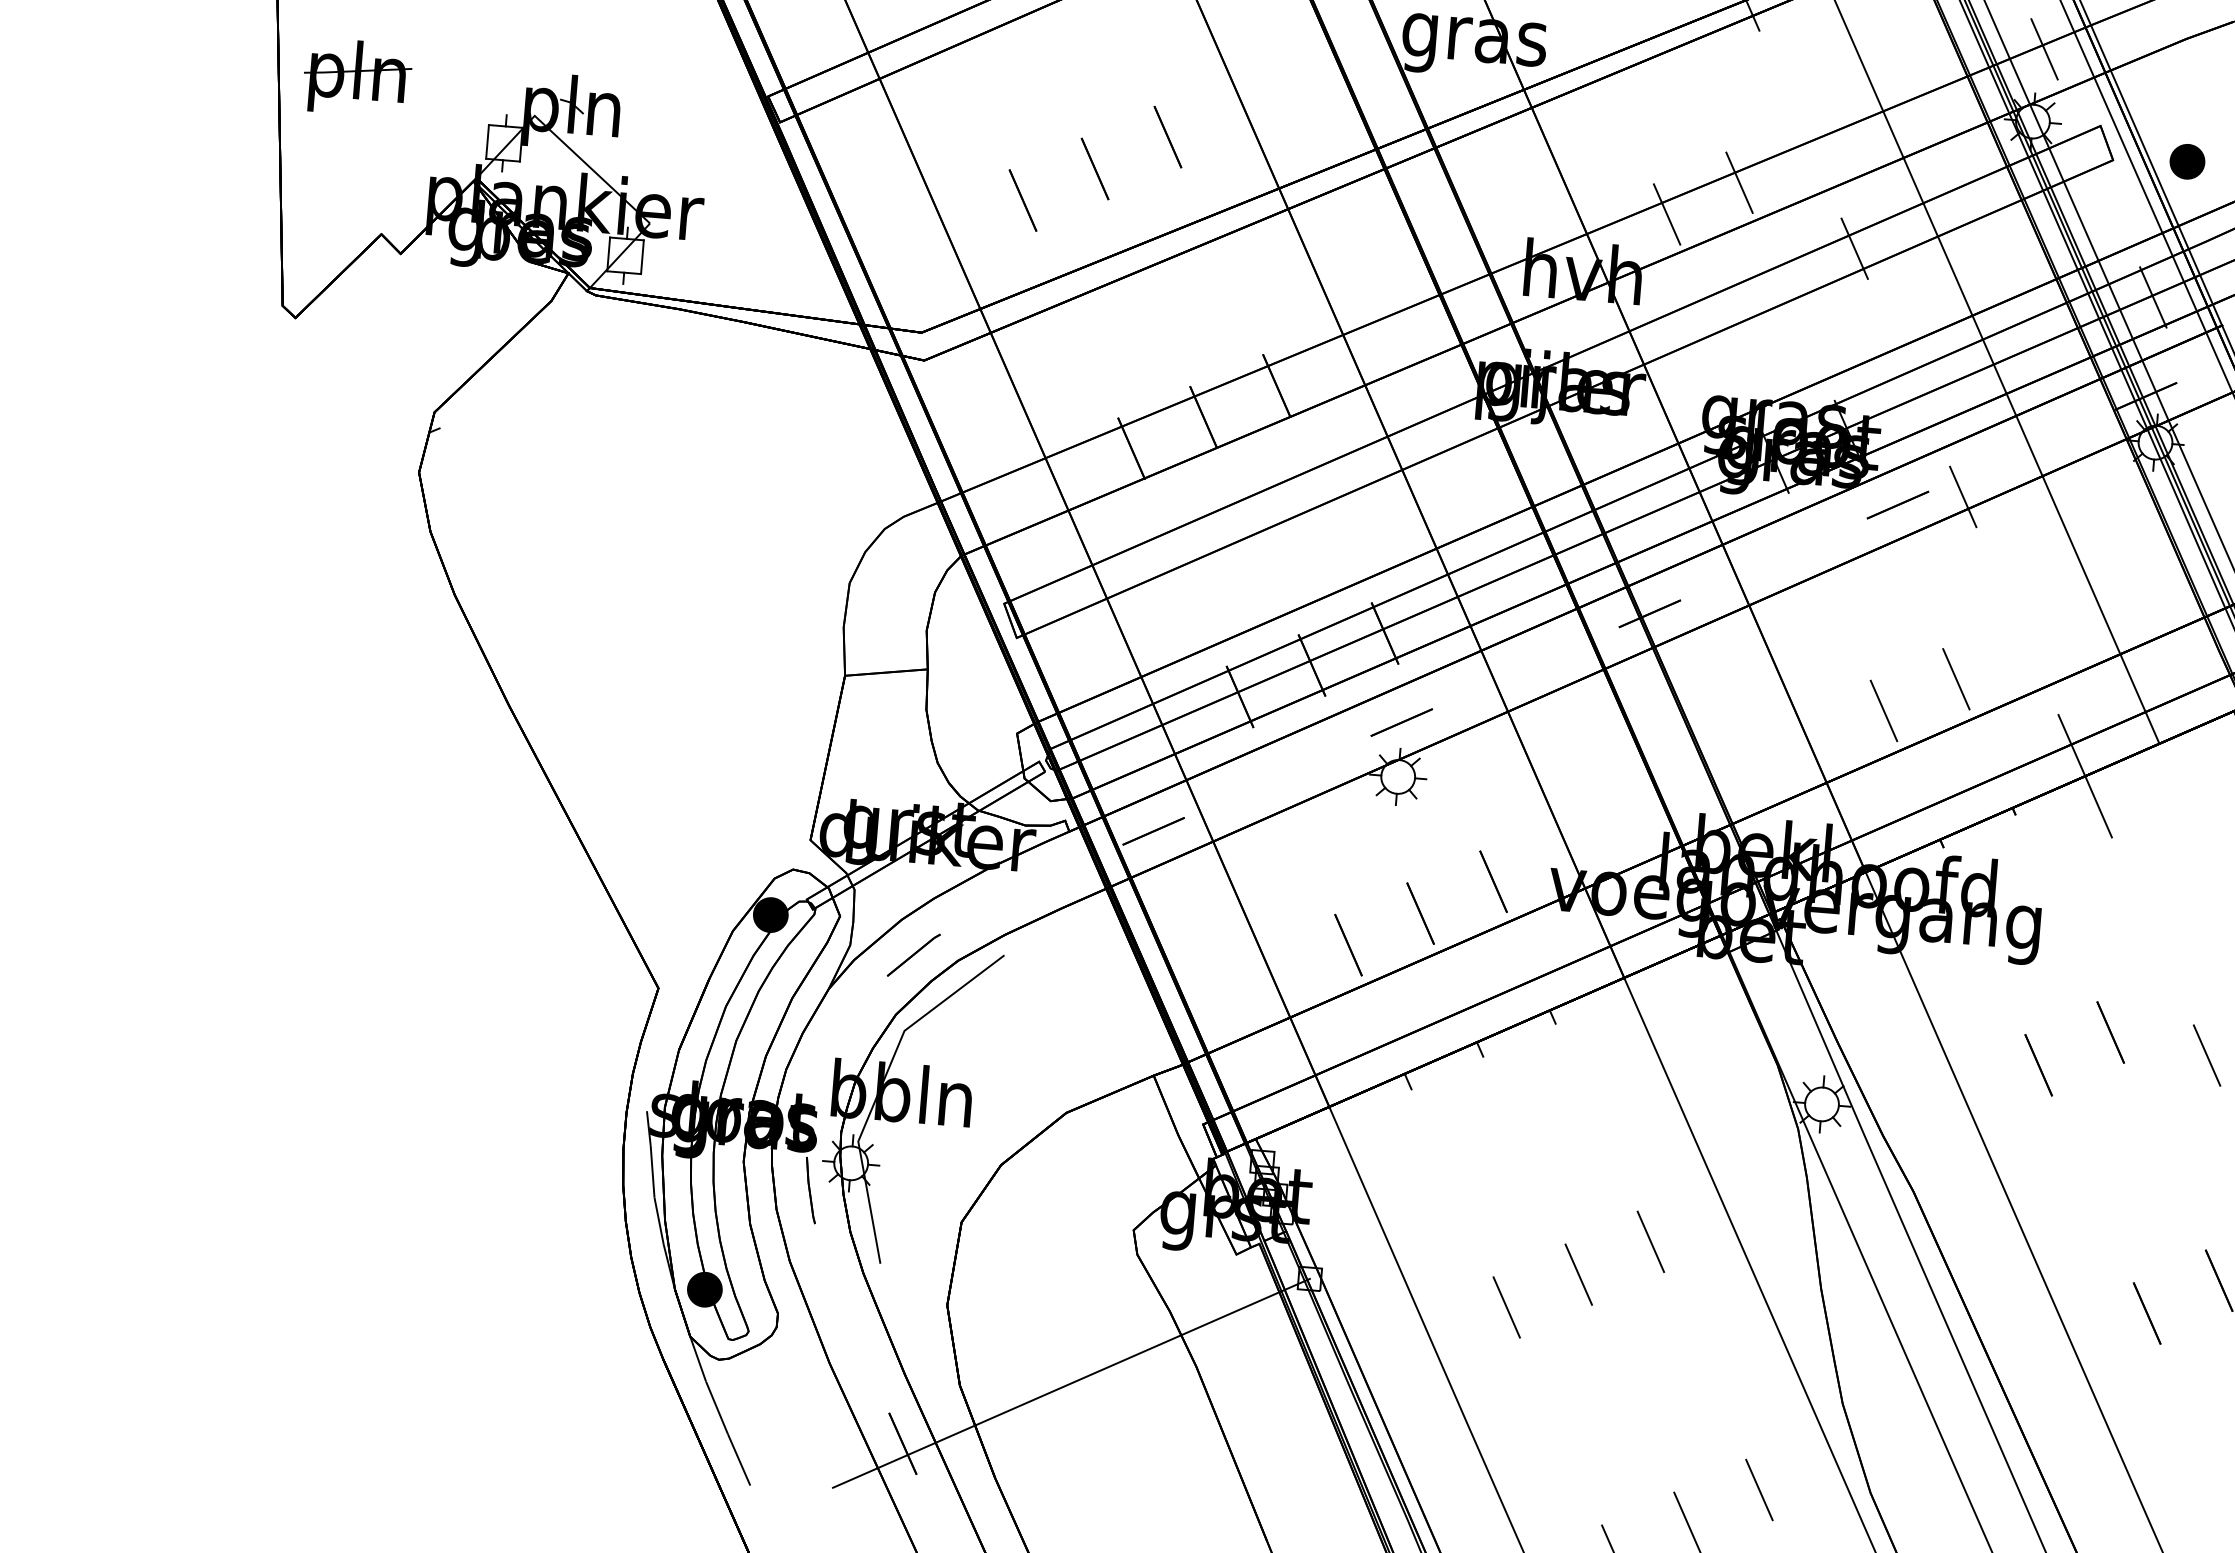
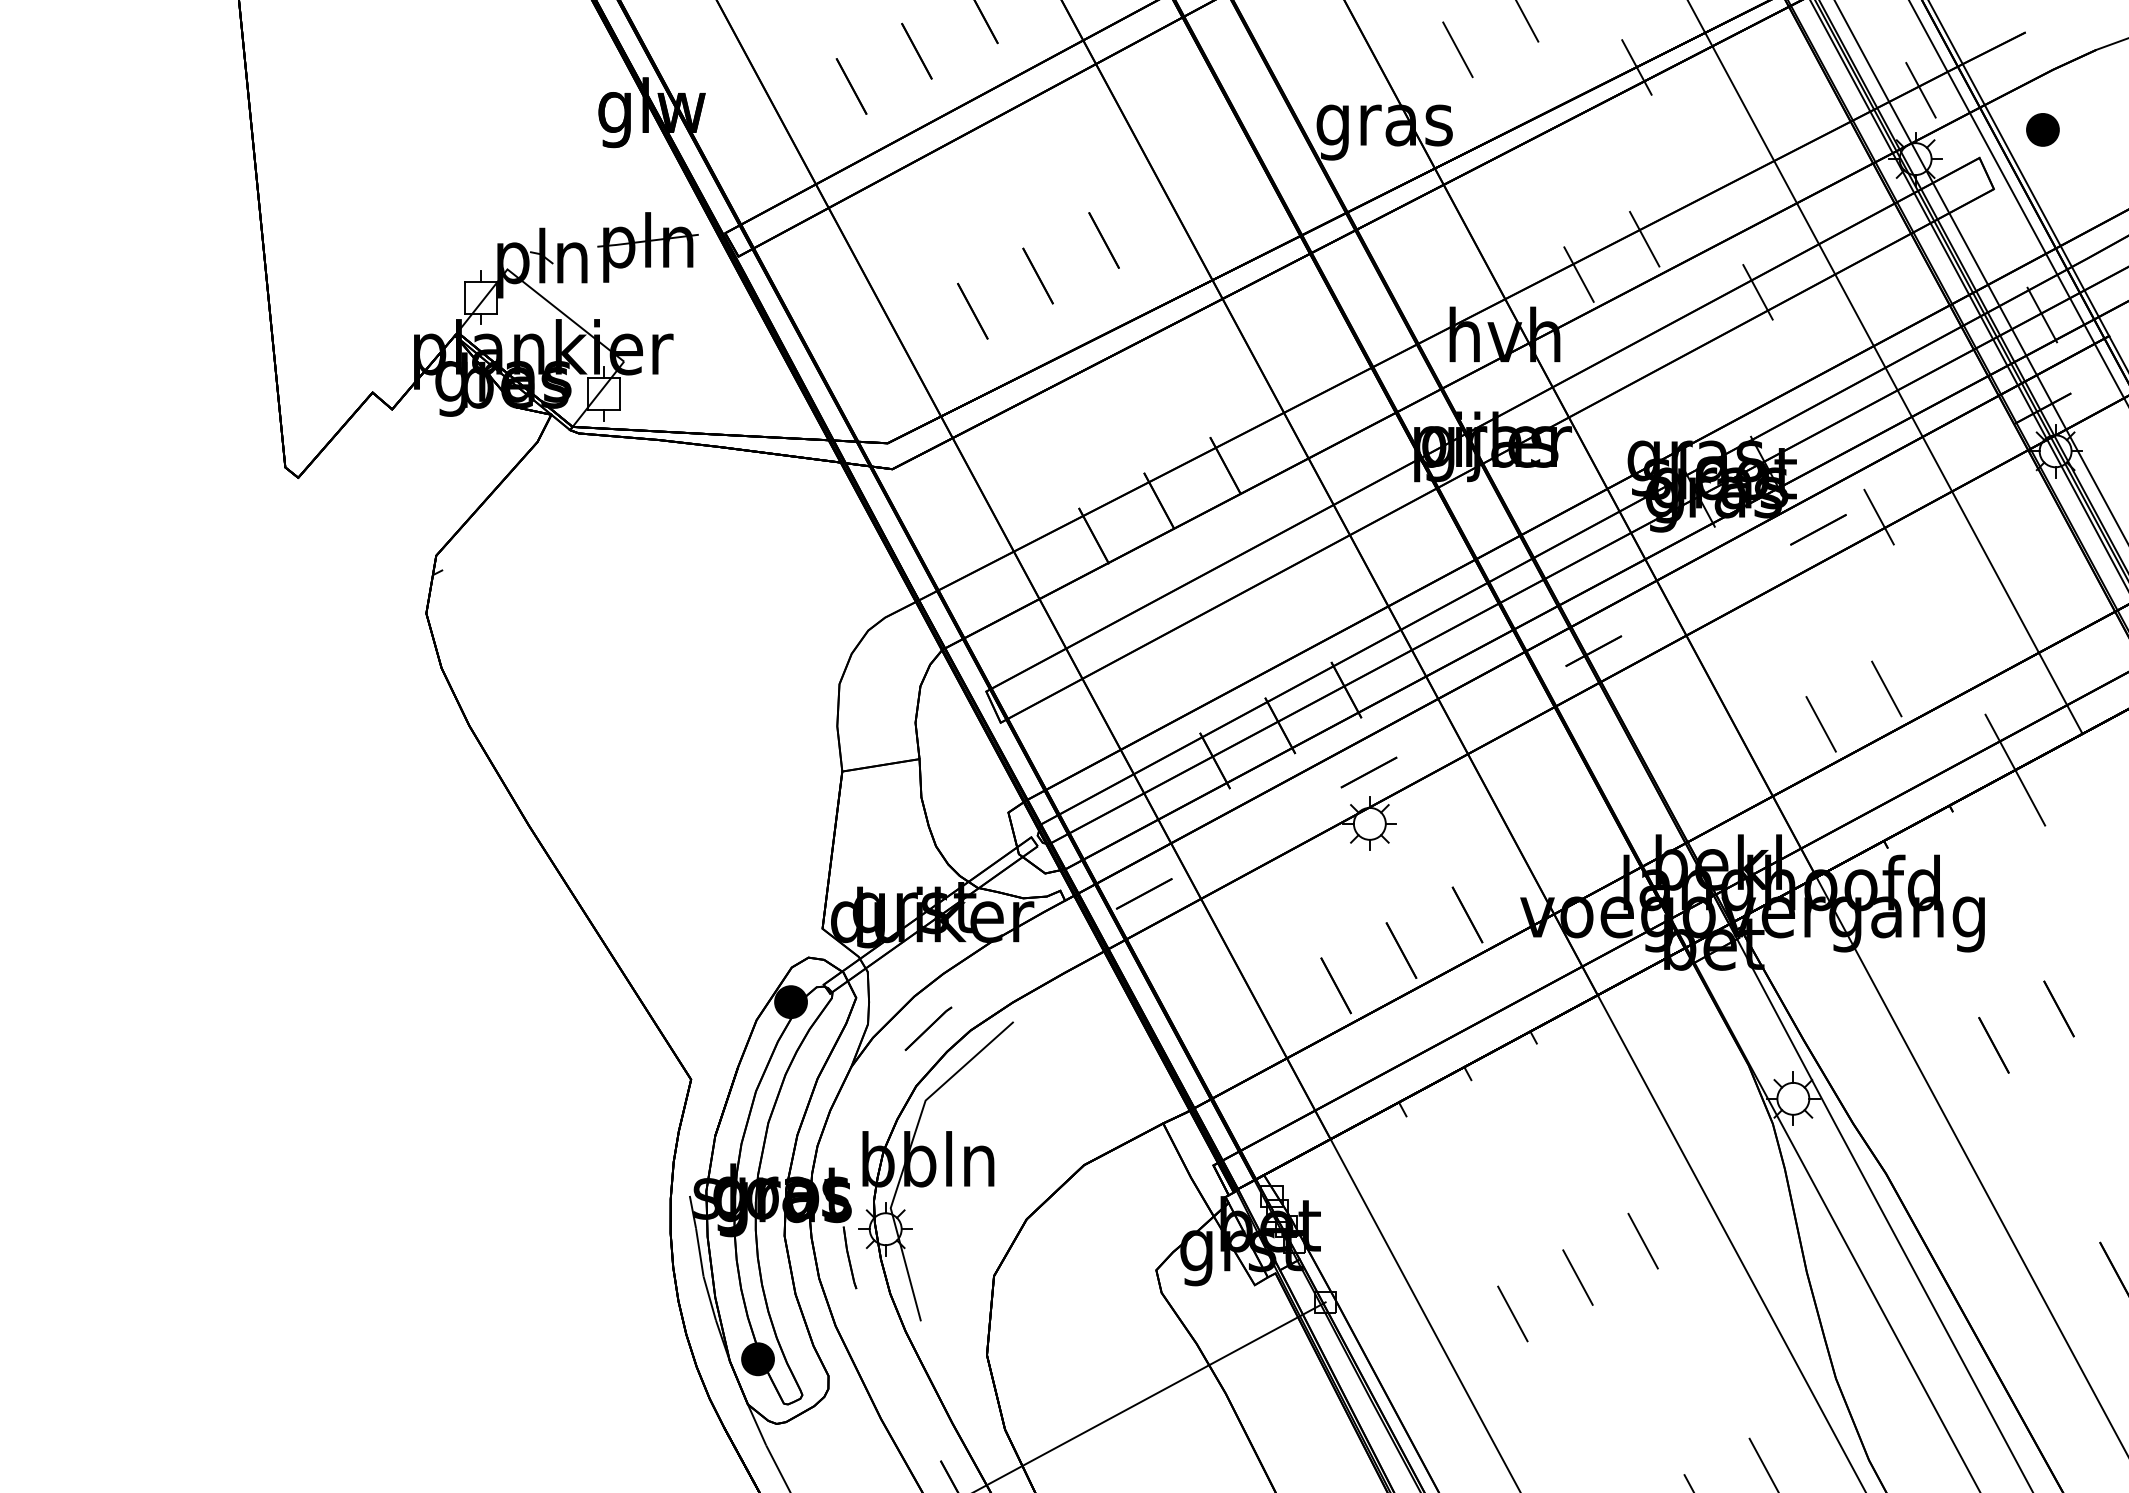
part: (356, 77) -> (647, 247), moved
part: (2187, 161) -> (2042, 129), moved

